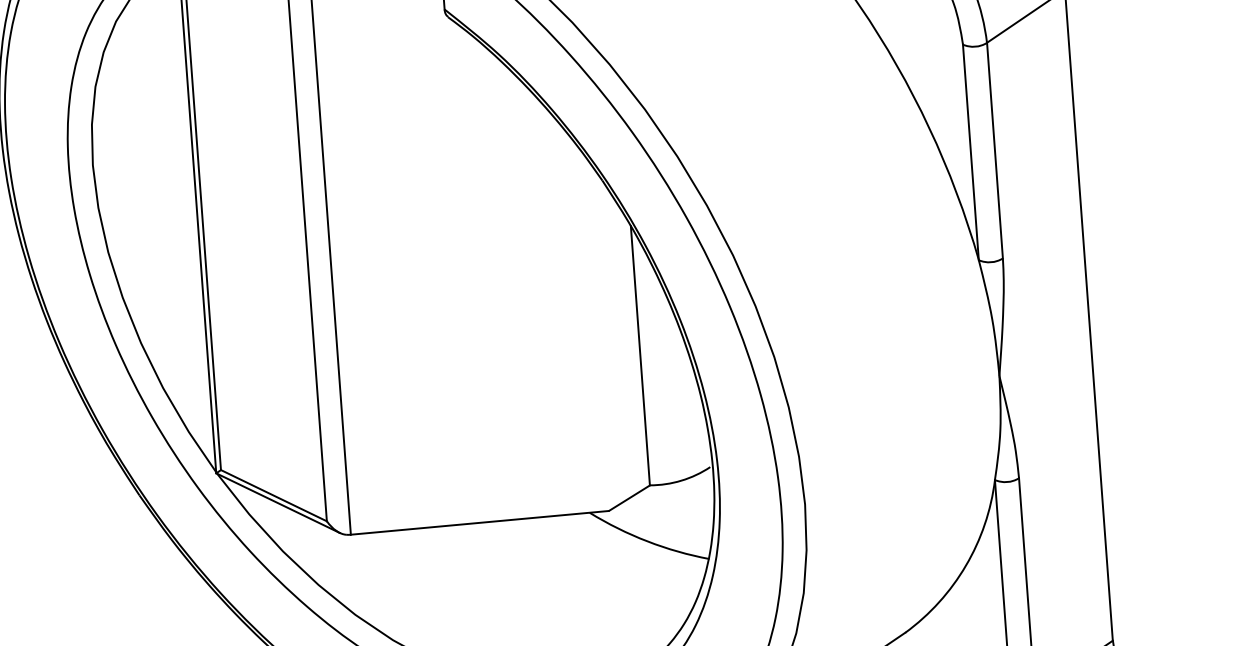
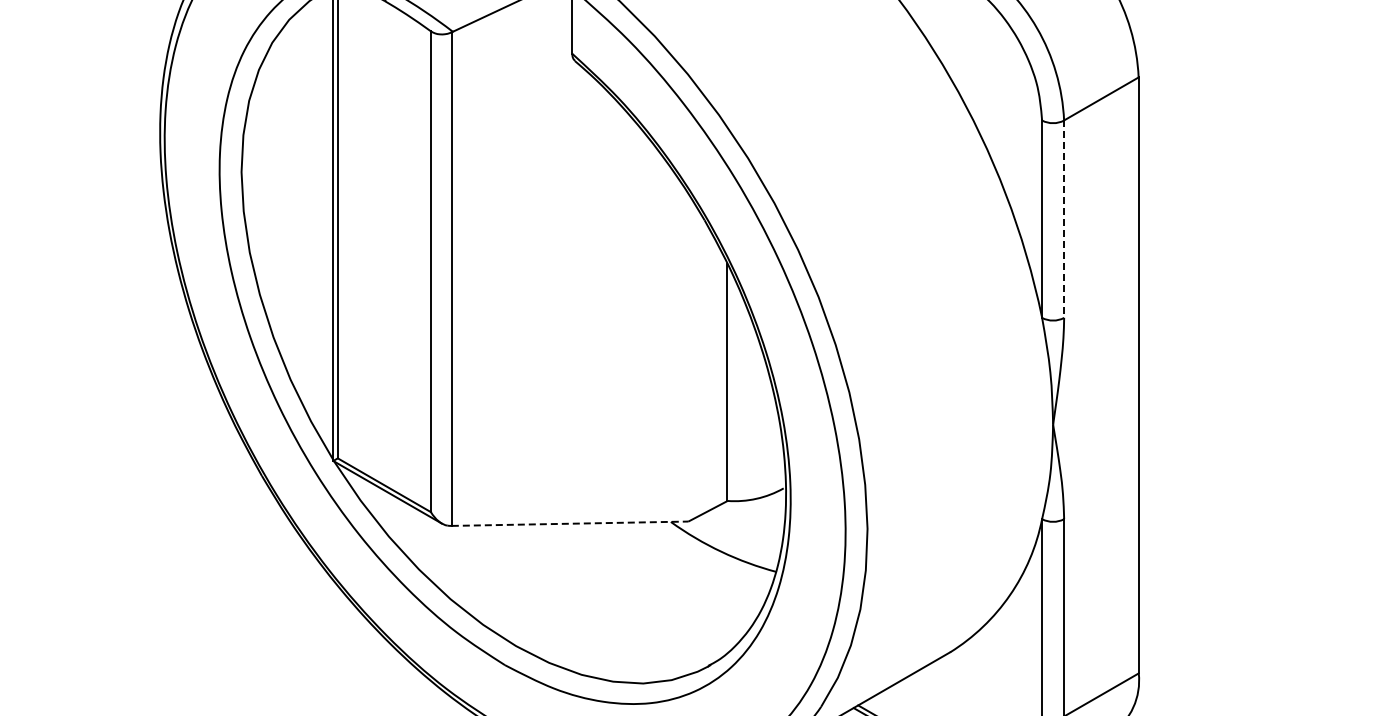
line: (995, 150) -> (1064, 219), solid -> dashed
line: (480, 522) -> (570, 523), solid -> dashed

